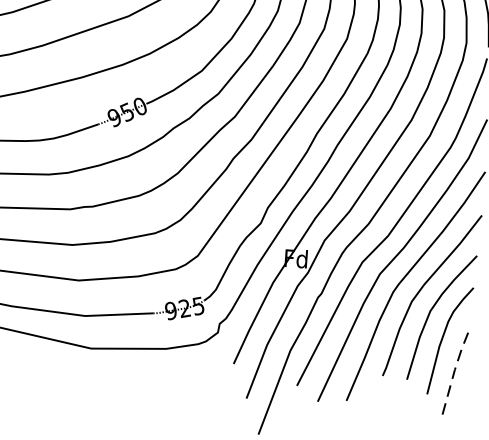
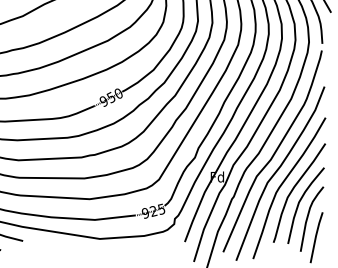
line: (455, 370) -> (316, 236), dashed -> solid

